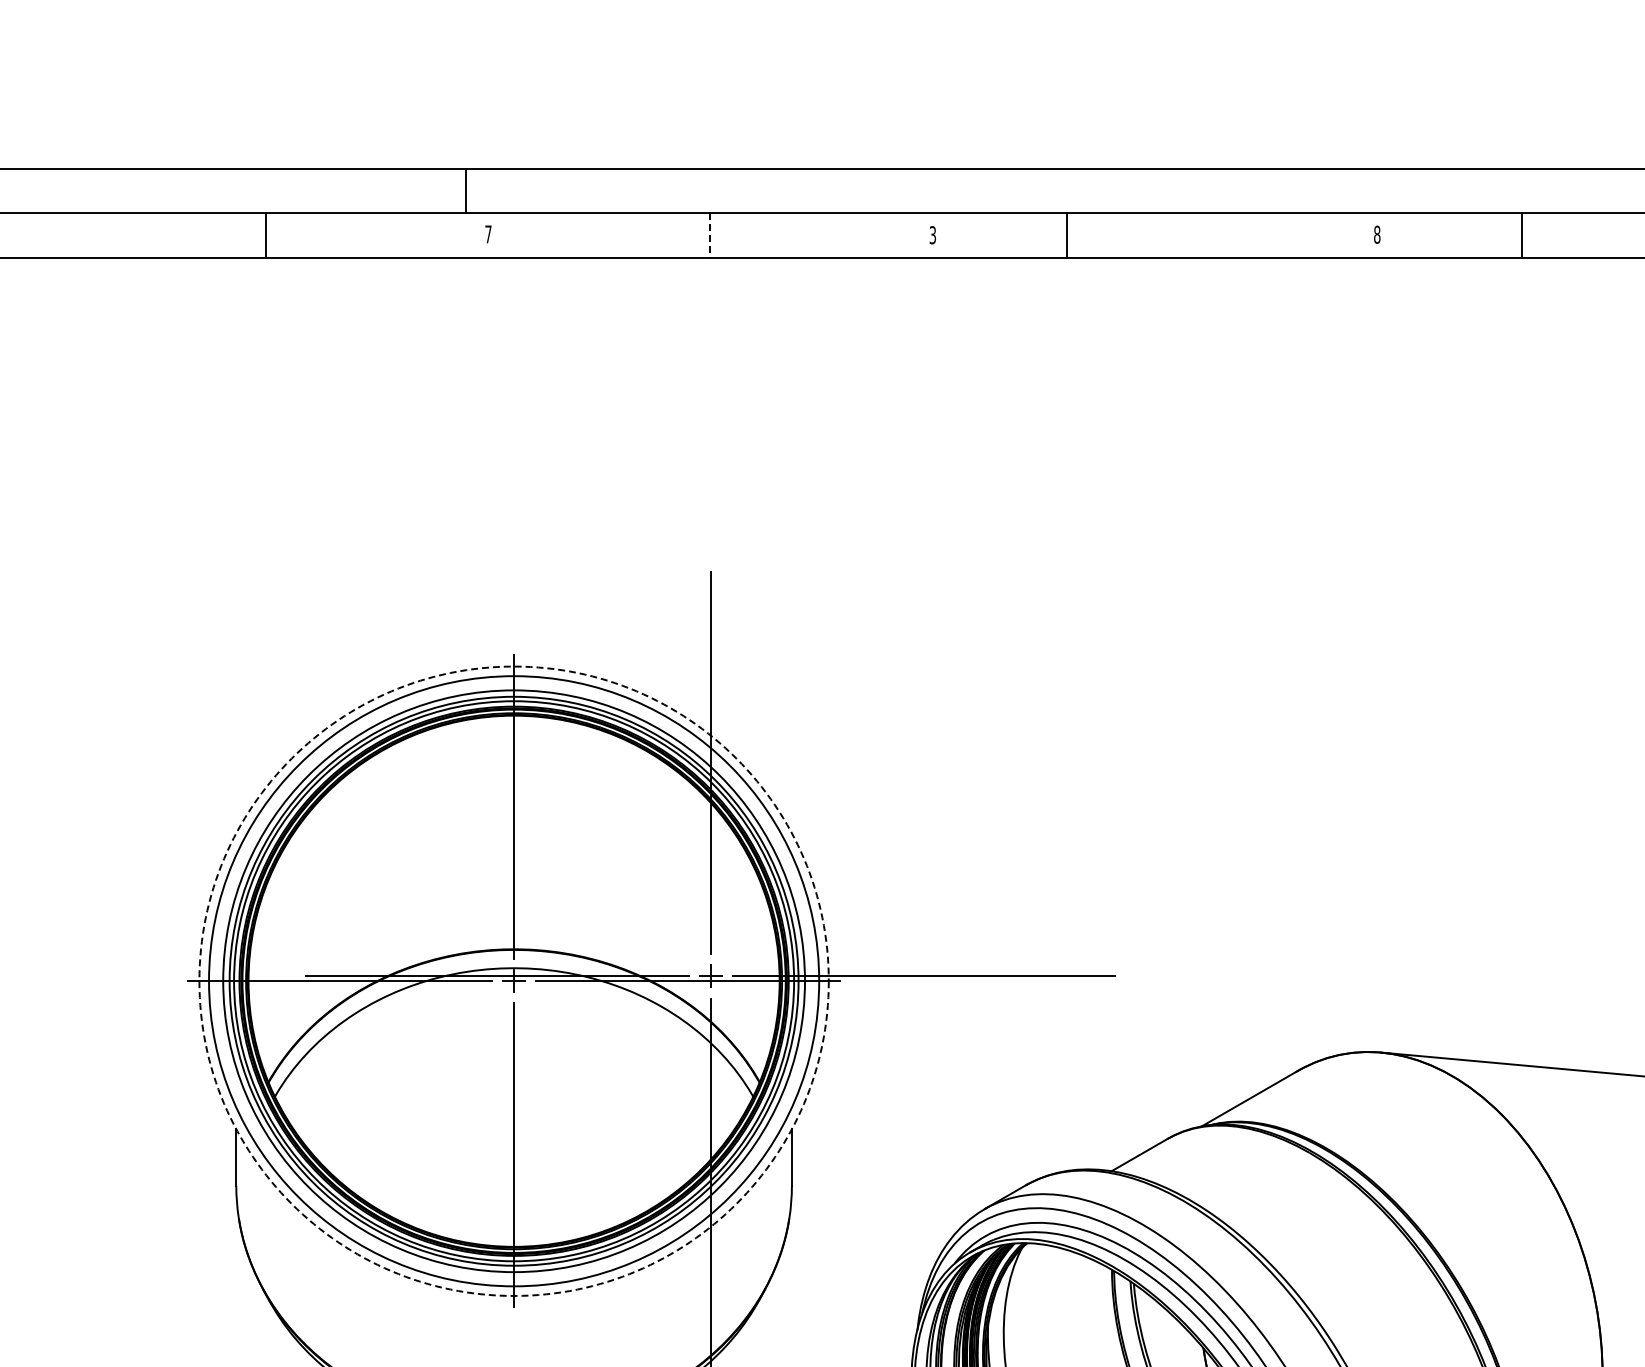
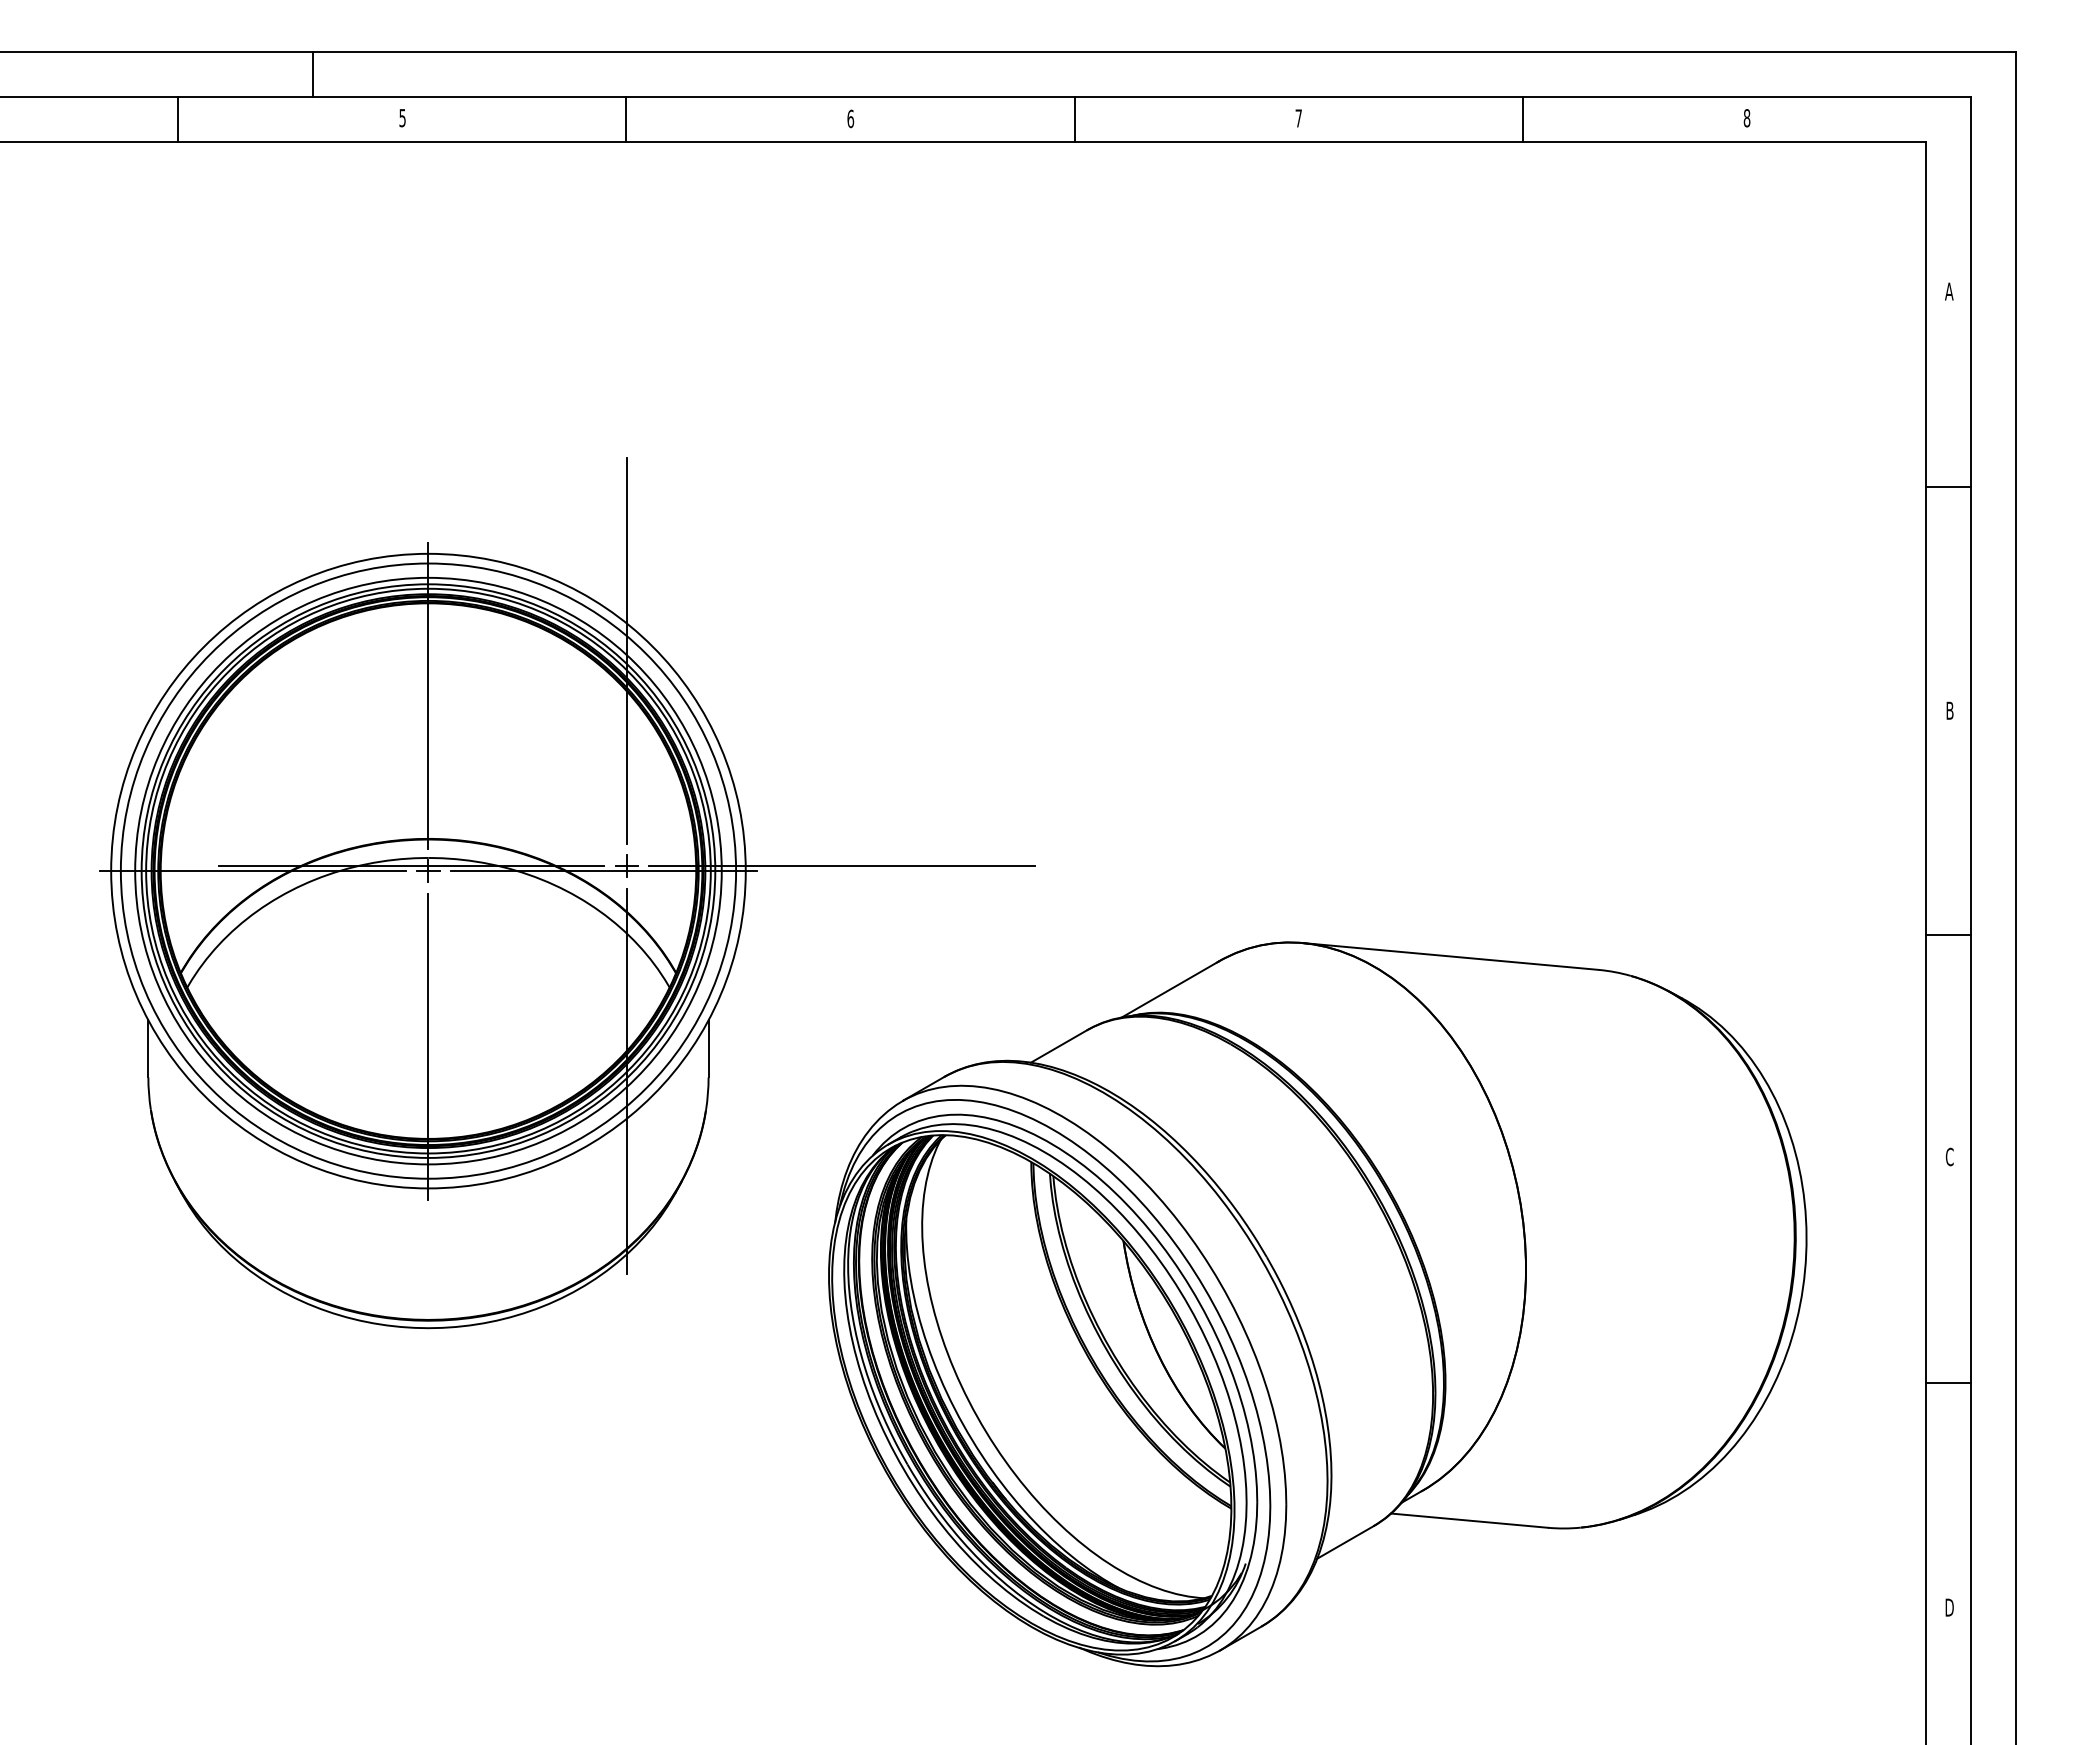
line: (465, 191) -> (312, 74), moved
text: (488, 234) -> (402, 118), 7 -> 5
text: (932, 234) -> (850, 118), 3 -> 6
line: (1066, 234) -> (1074, 118), moved
text: (1376, 234) -> (1298, 118), 8 -> 7
line: (1521, 234) -> (1522, 118), moved
line: (710, 235) -> (626, 119), dashed -> solid
circle: (514, 980) -> (428, 870), dashed -> solid

